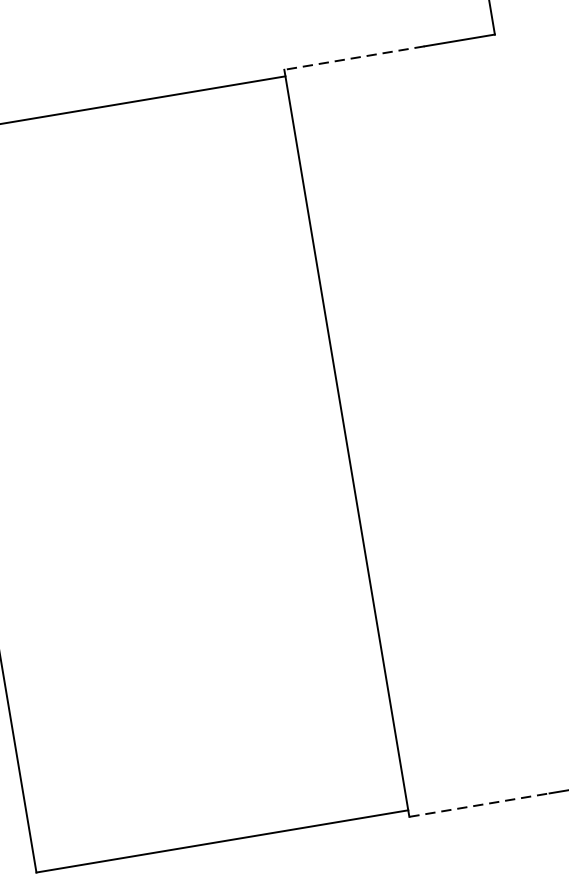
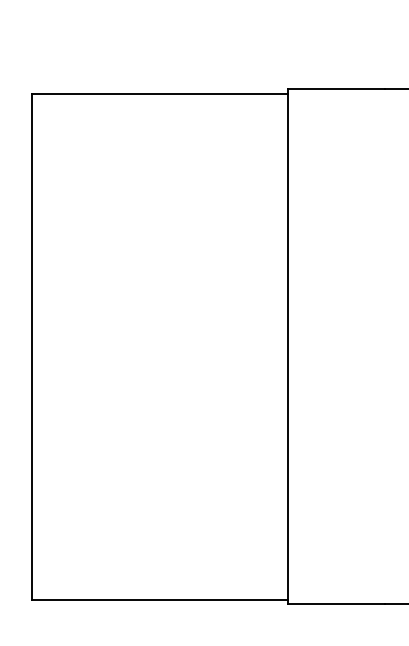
line: (354, 58) -> (336, 89), dashed -> solid
line: (480, 804) -> (337, 604), dashed -> solid

